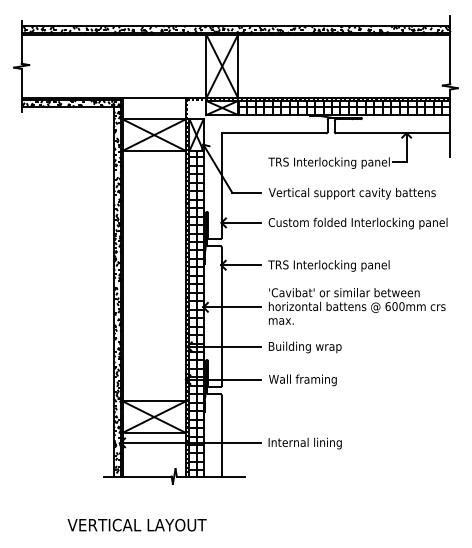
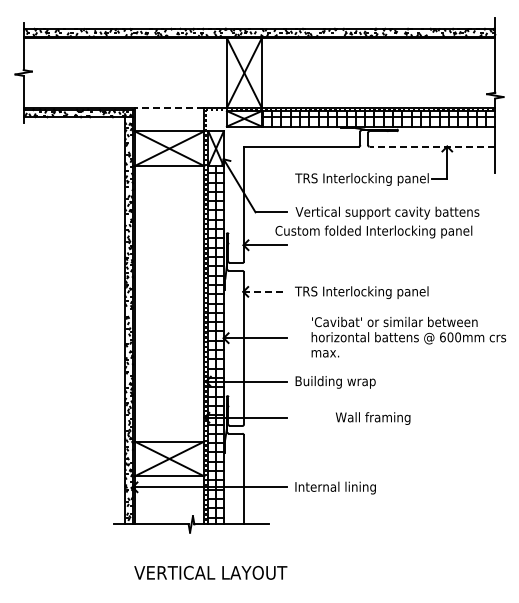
line: (154, 97) -> (169, 107), solid -> dashed
line: (393, 133) -> (432, 146), solid -> dashed
text: (357, 223) -> (373, 231), moved
line: (241, 264) -> (265, 291), solid -> dashed
text: (356, 306) -> (408, 337), moved
text: (303, 380) -> (373, 418), moved
text: (136, 524) -> (210, 572), moved

